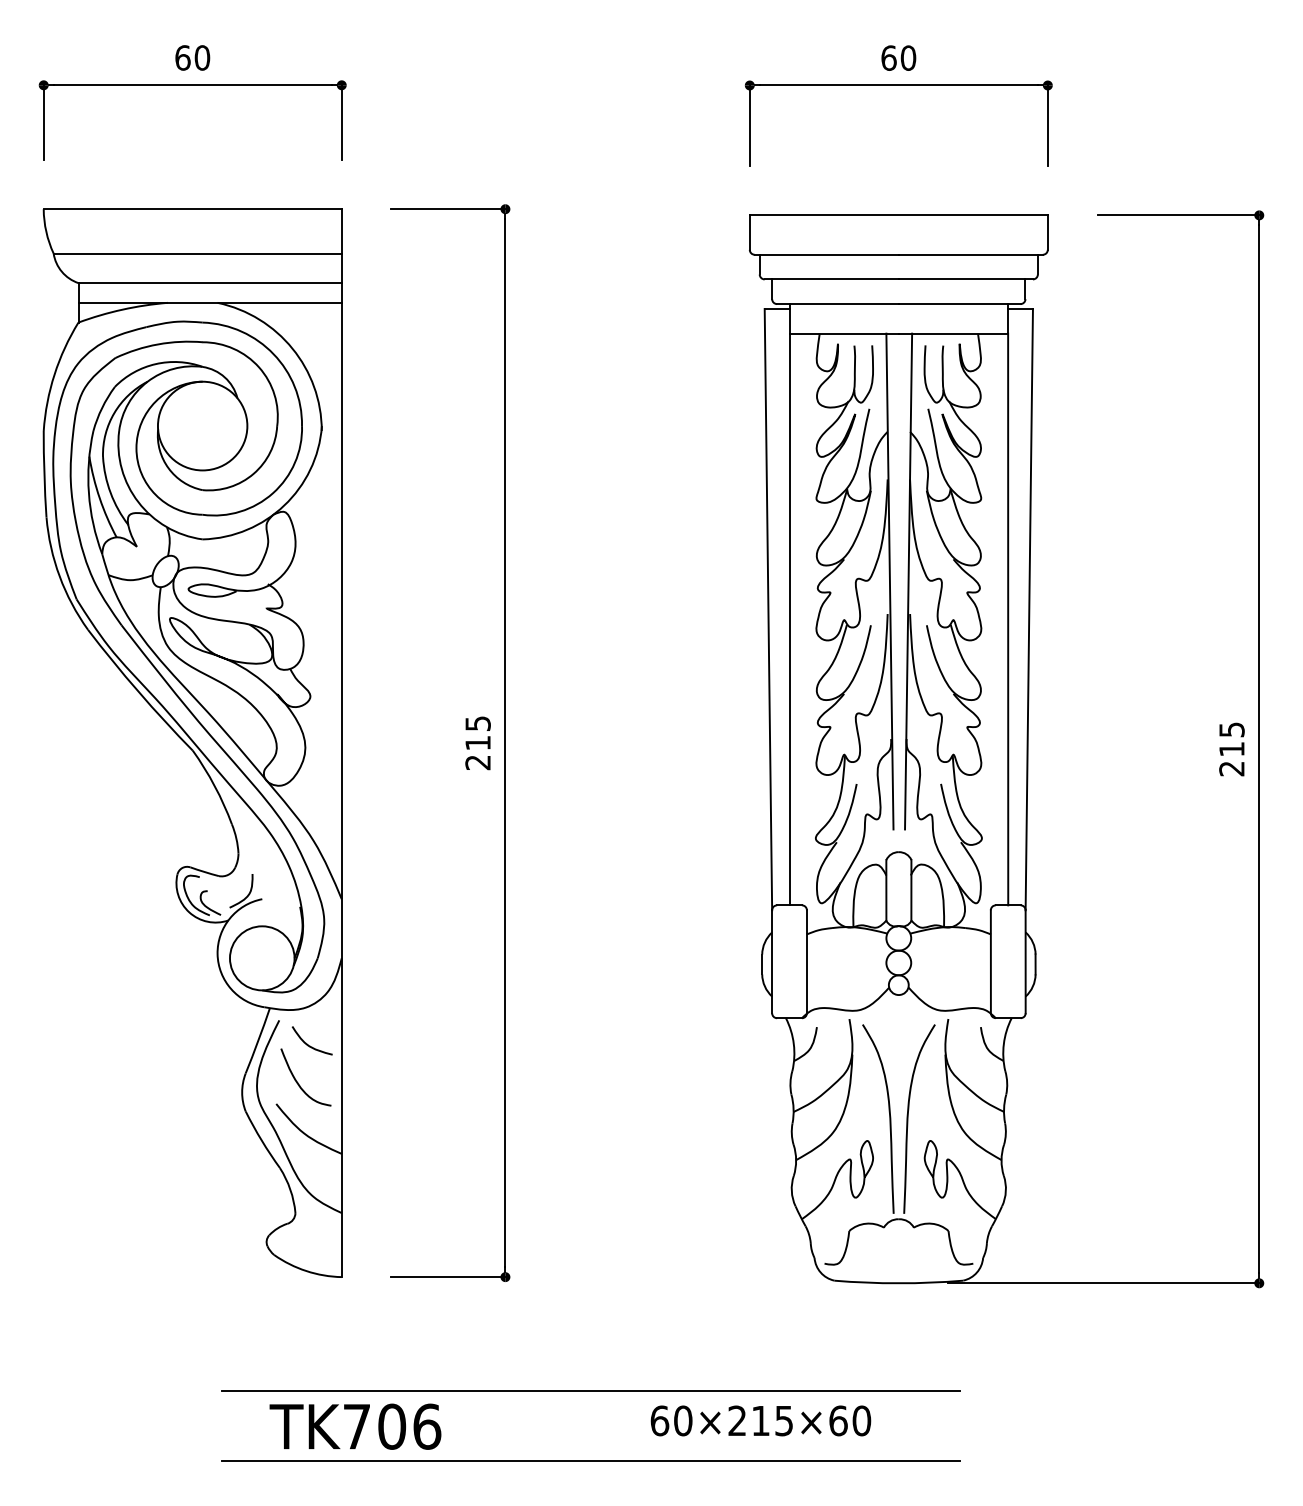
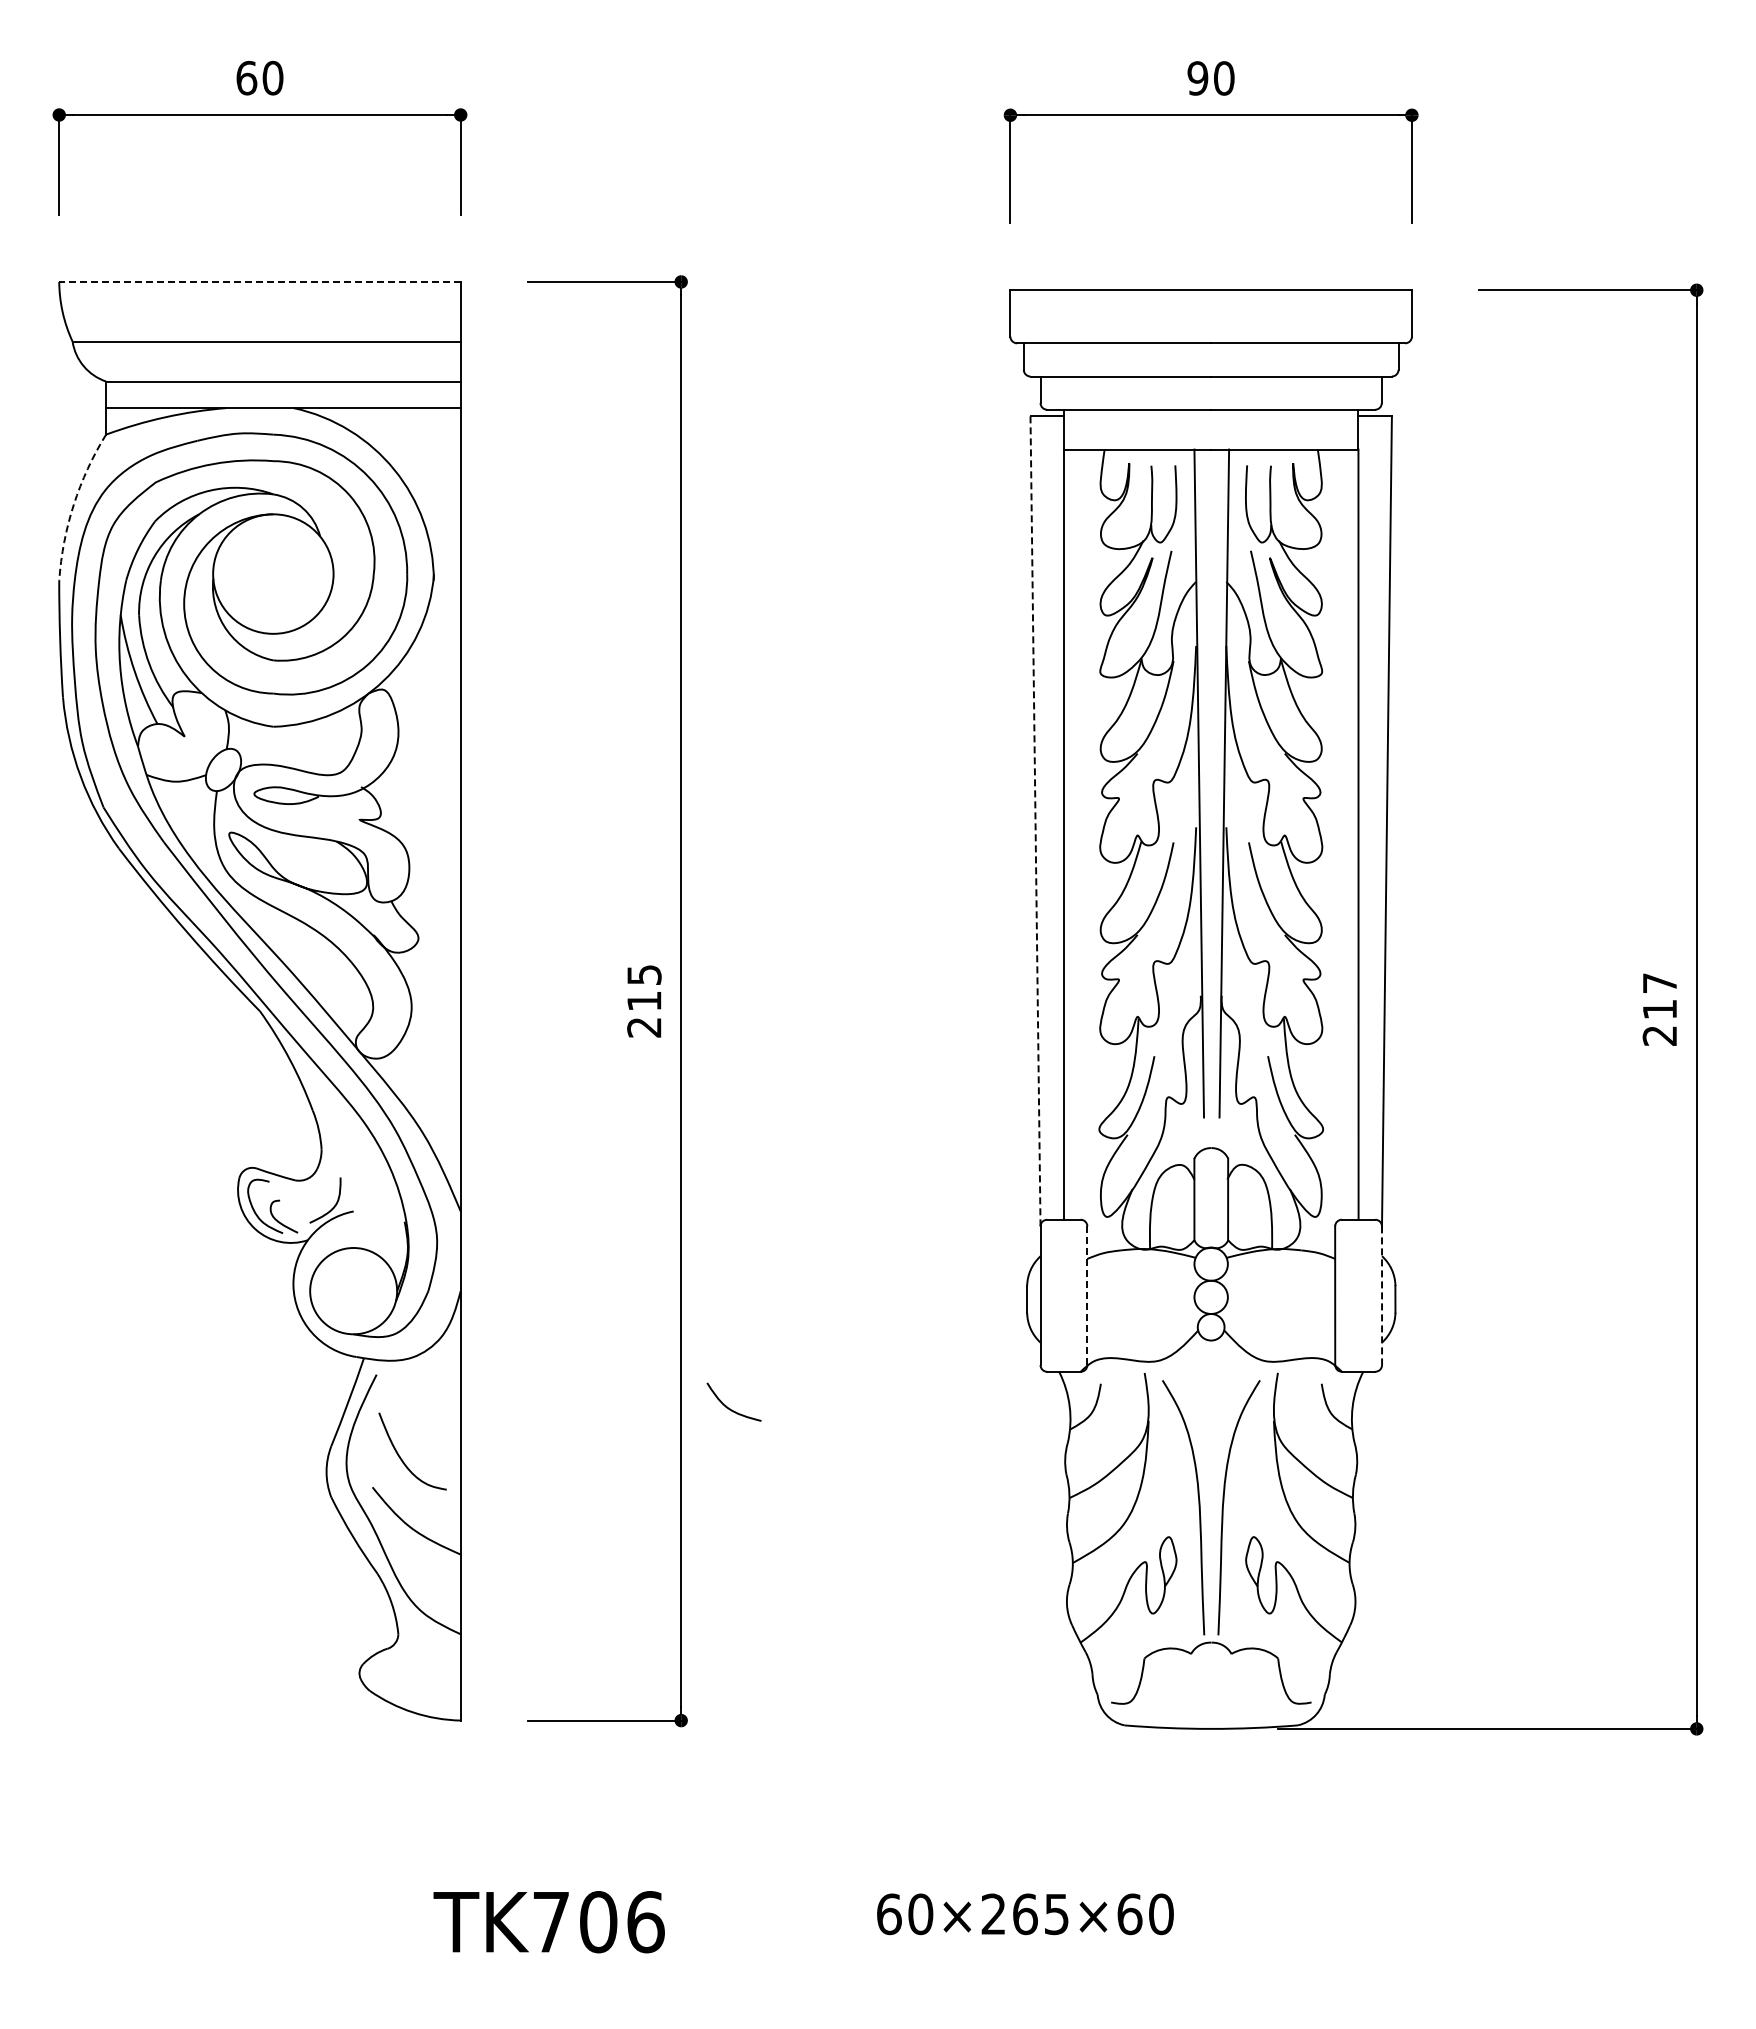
text: (888, 58) -> (1197, 78), 60 -> 90
line: (192, 208) -> (259, 281), solid -> dashed
arc: (54, 374) -> (73, 504), solid -> dashed
line: (768, 609) -> (1035, 821), solid -> dashed
text: (1232, 729) -> (1660, 983), 215 -> 217
line: (807, 962) -> (1087, 1296), solid -> dashed
line: (1025, 962) -> (1382, 1296), solid -> dashed
curve: (309, 1045) -> (730, 1408), moved
line: (591, 1391) -> (796, 1874), removed
text: (760, 1421) -> (1025, 1914), 60×215×60 -> 60×265×60
text: (354, 1427) -> (548, 1922), moved
line: (591, 1461) -> (796, 1968), removed

